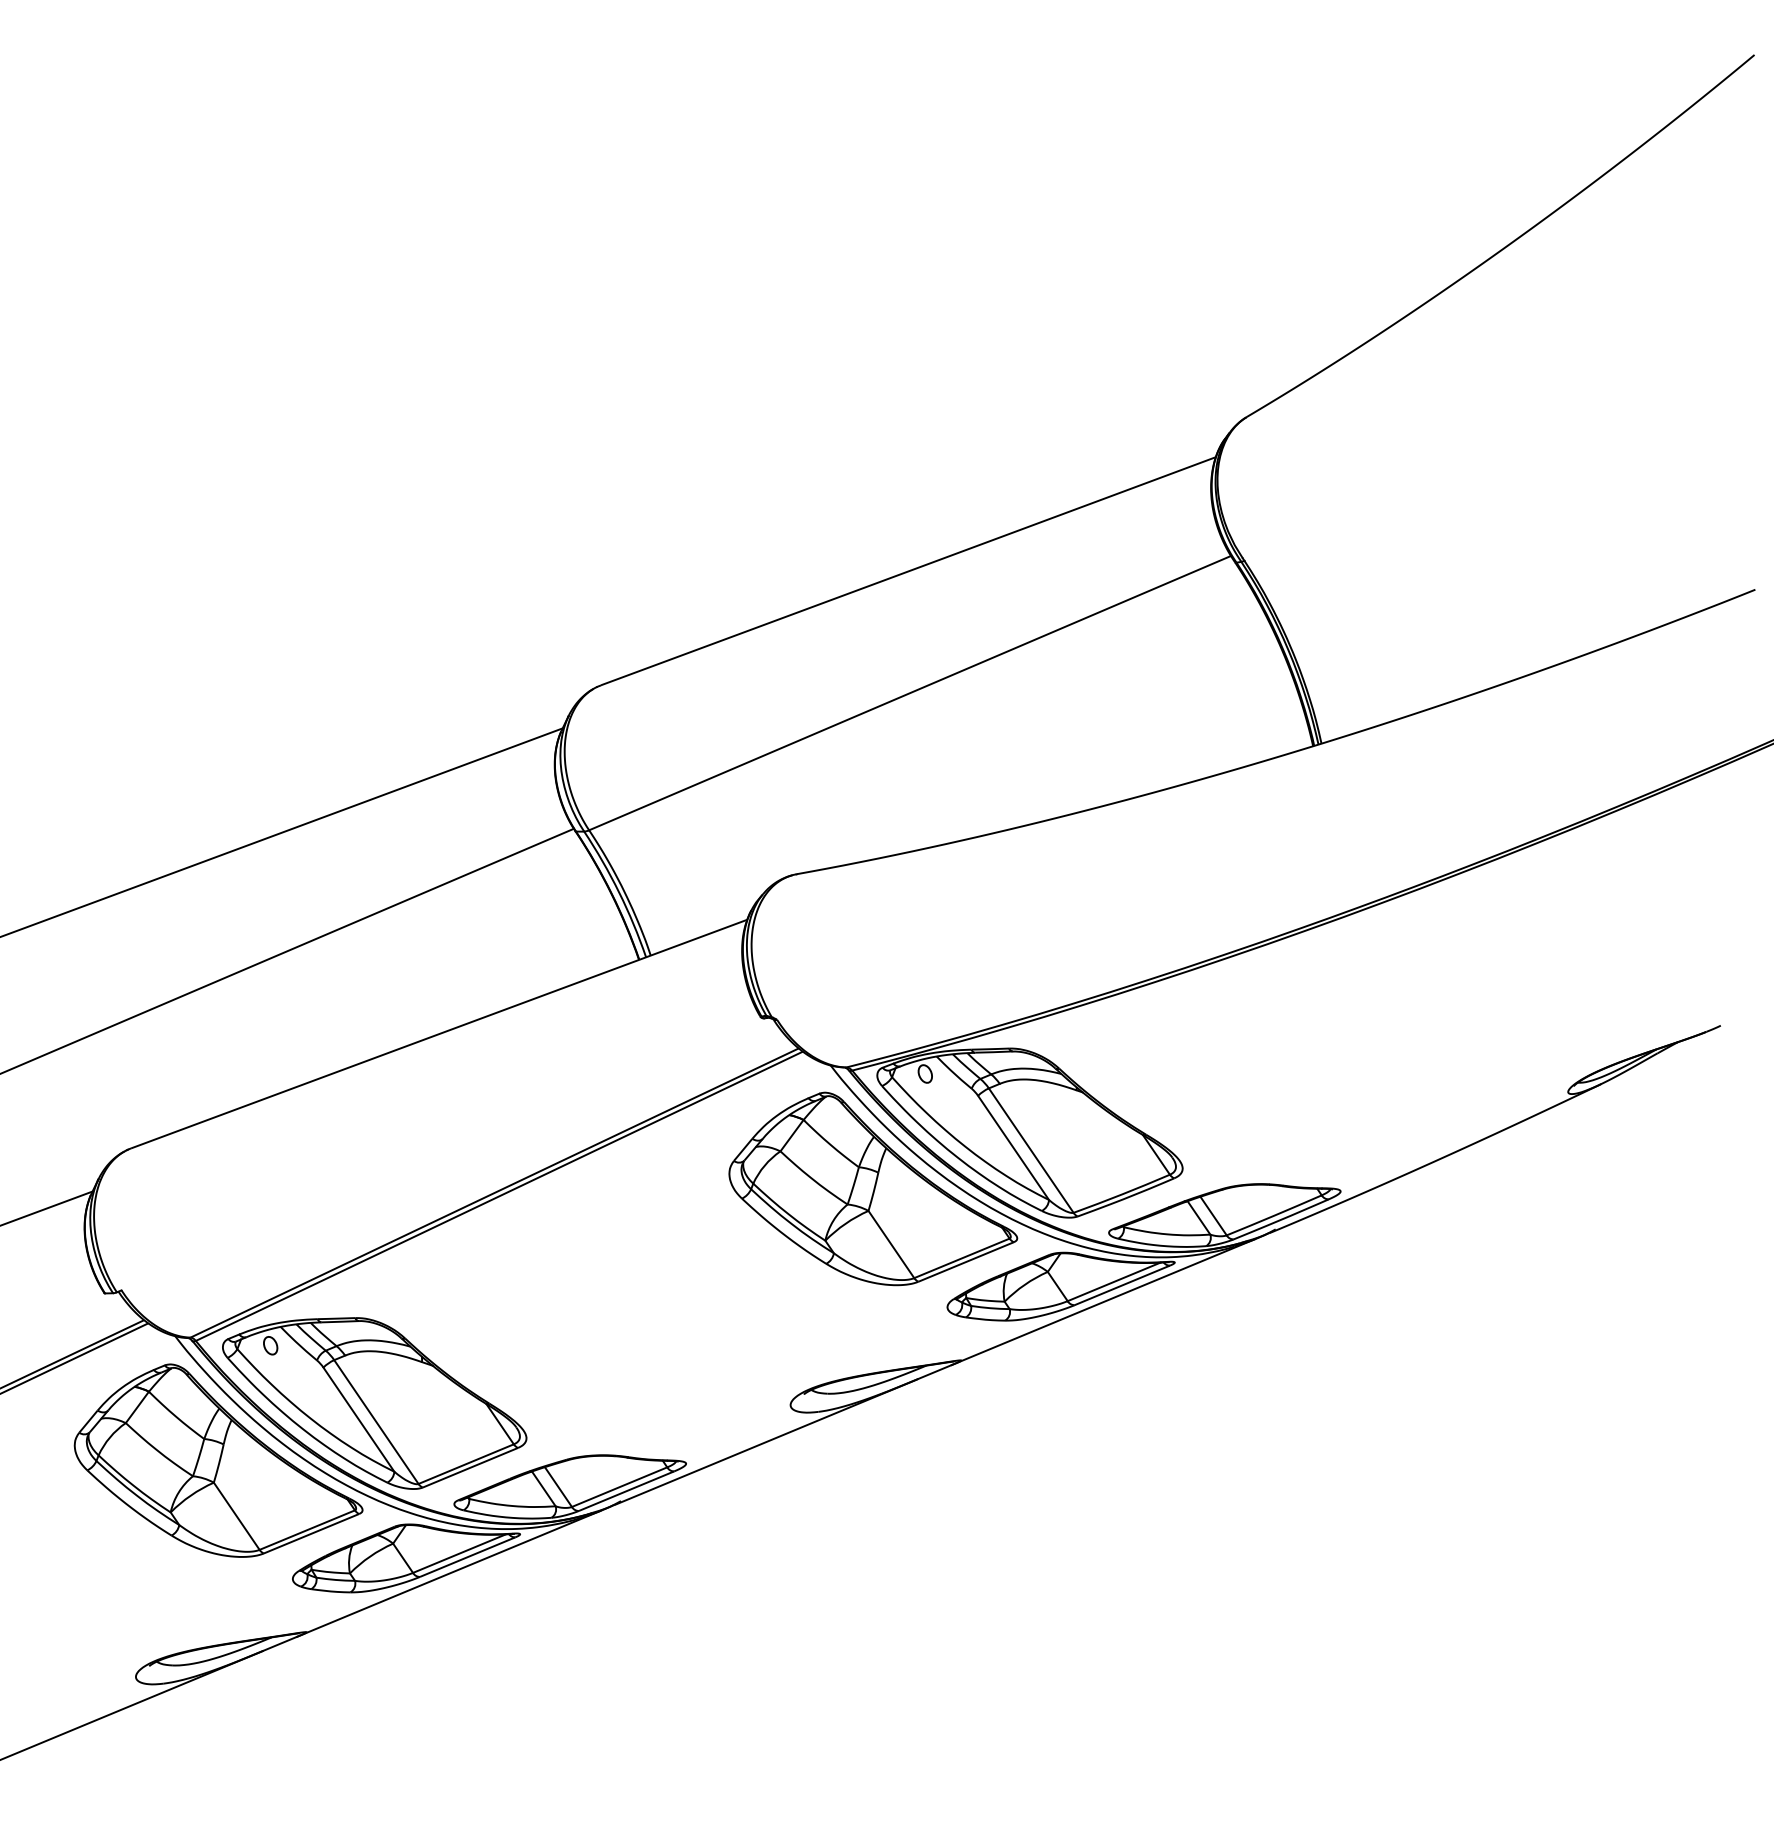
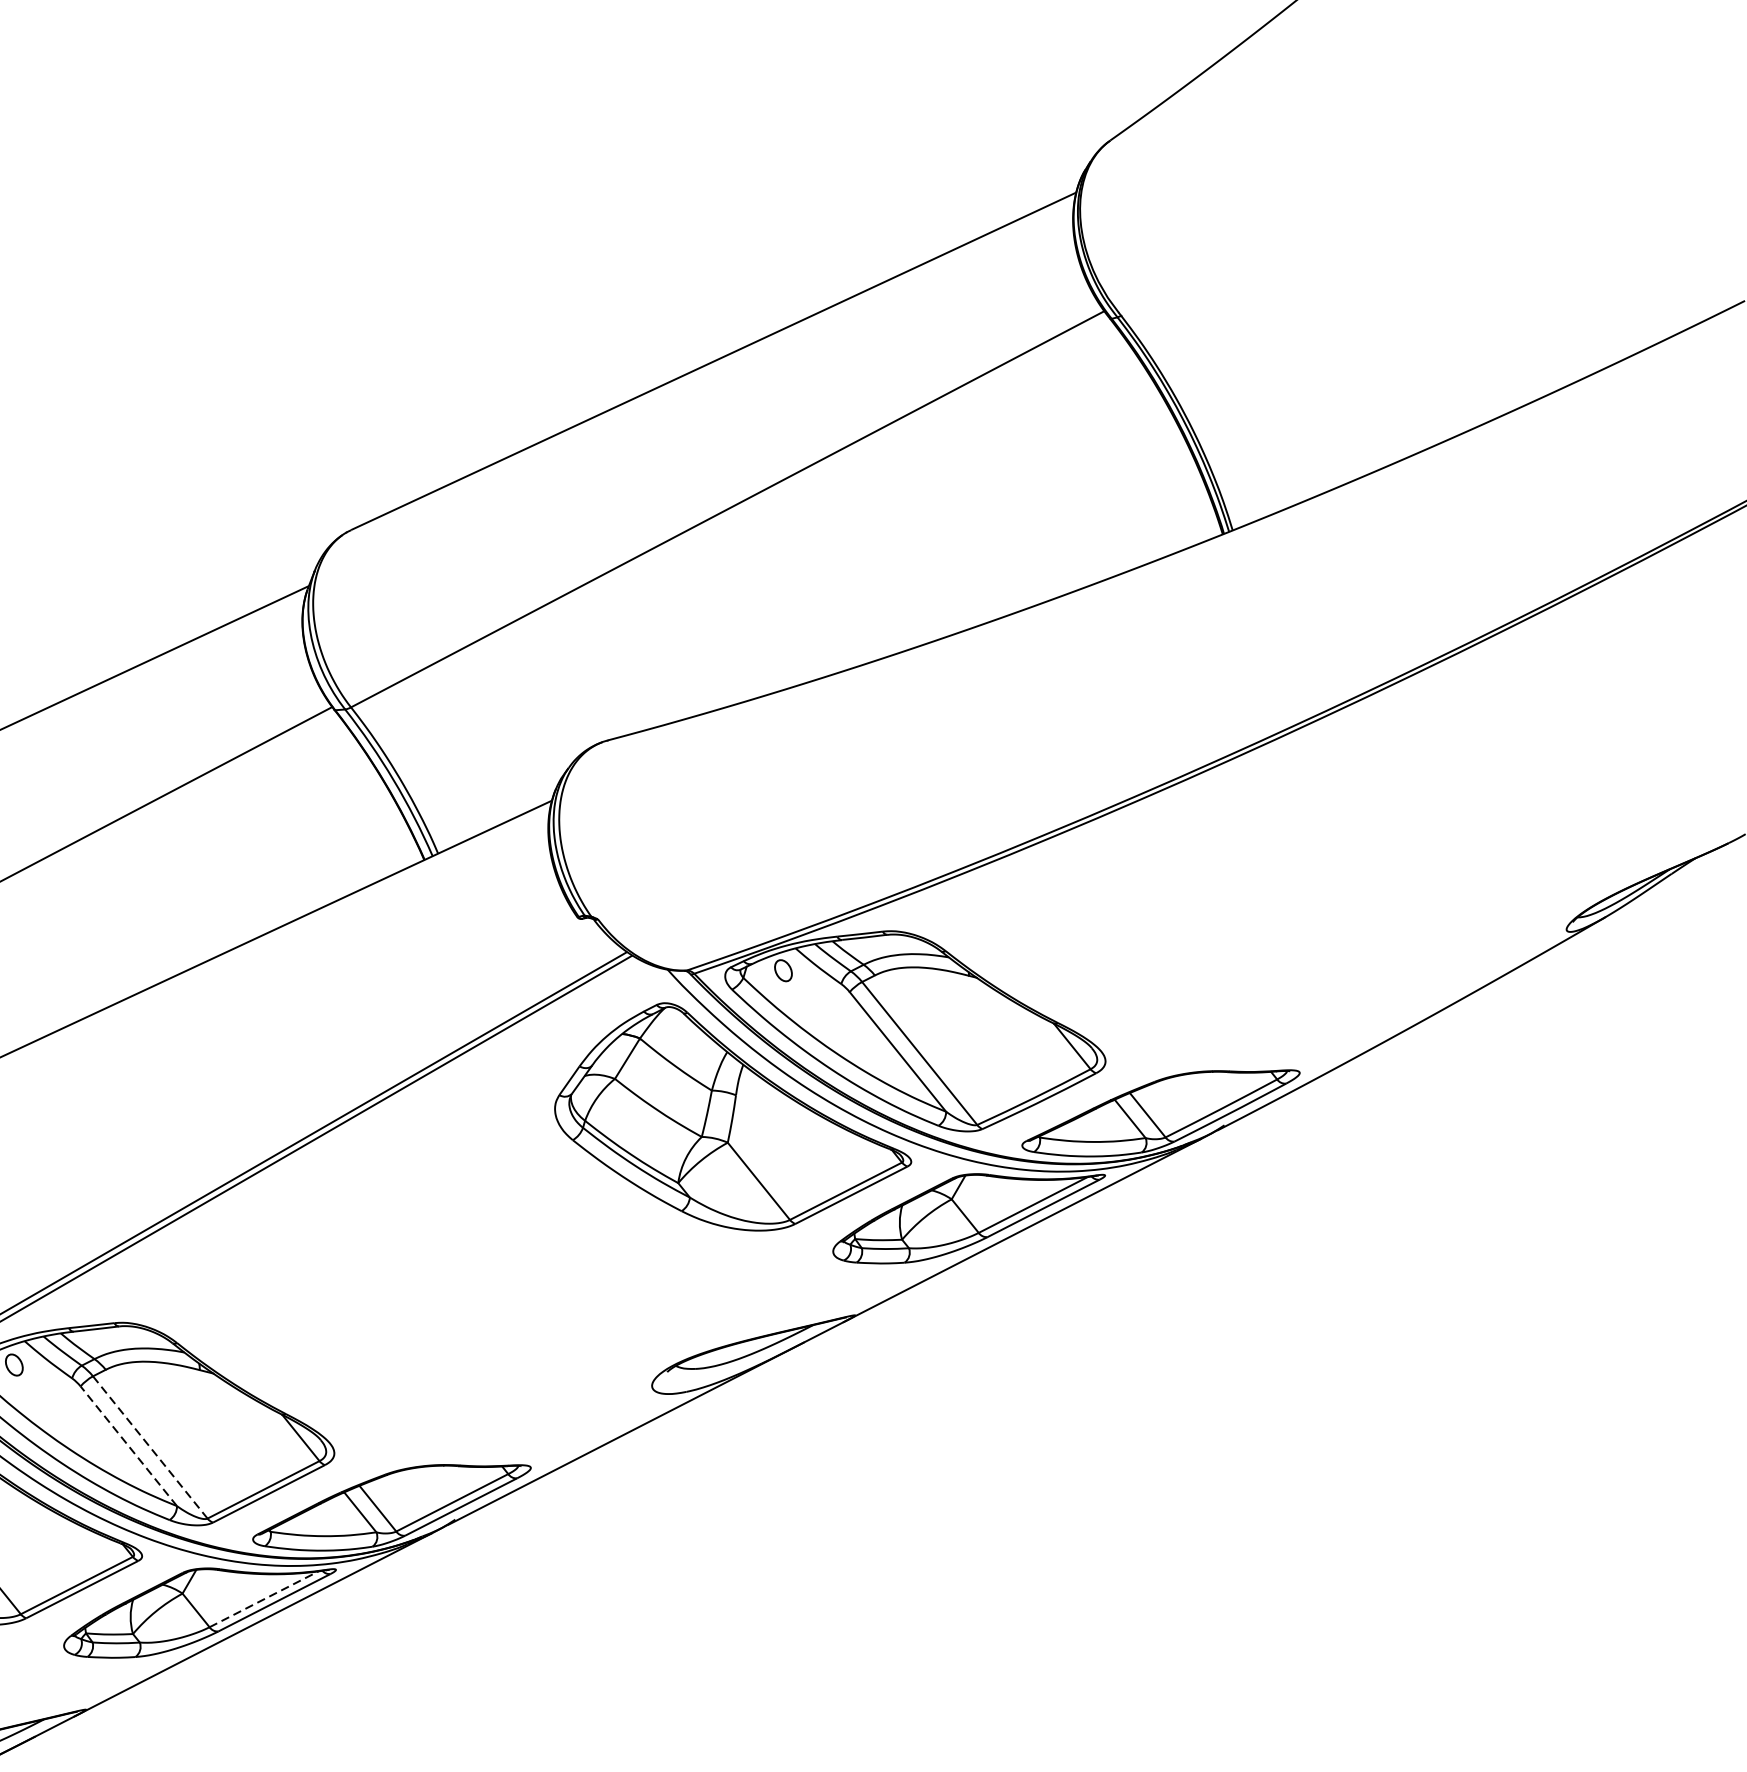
line: (358, 1419) -> (128, 1446), solid -> dashed
line: (376, 1422) -> (150, 1447), solid -> dashed
line: (459, 1553) -> (264, 1599), solid -> dashed

